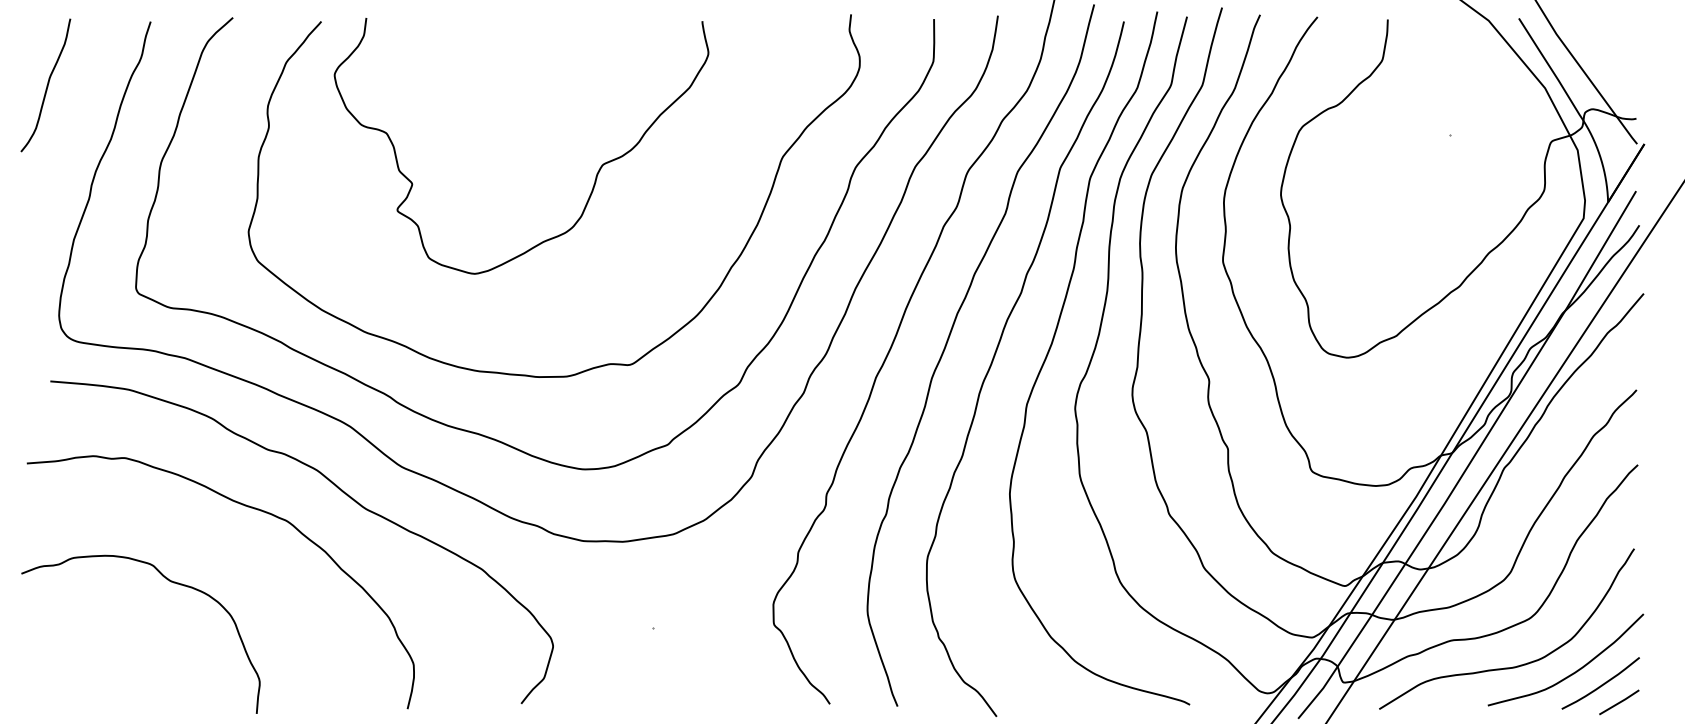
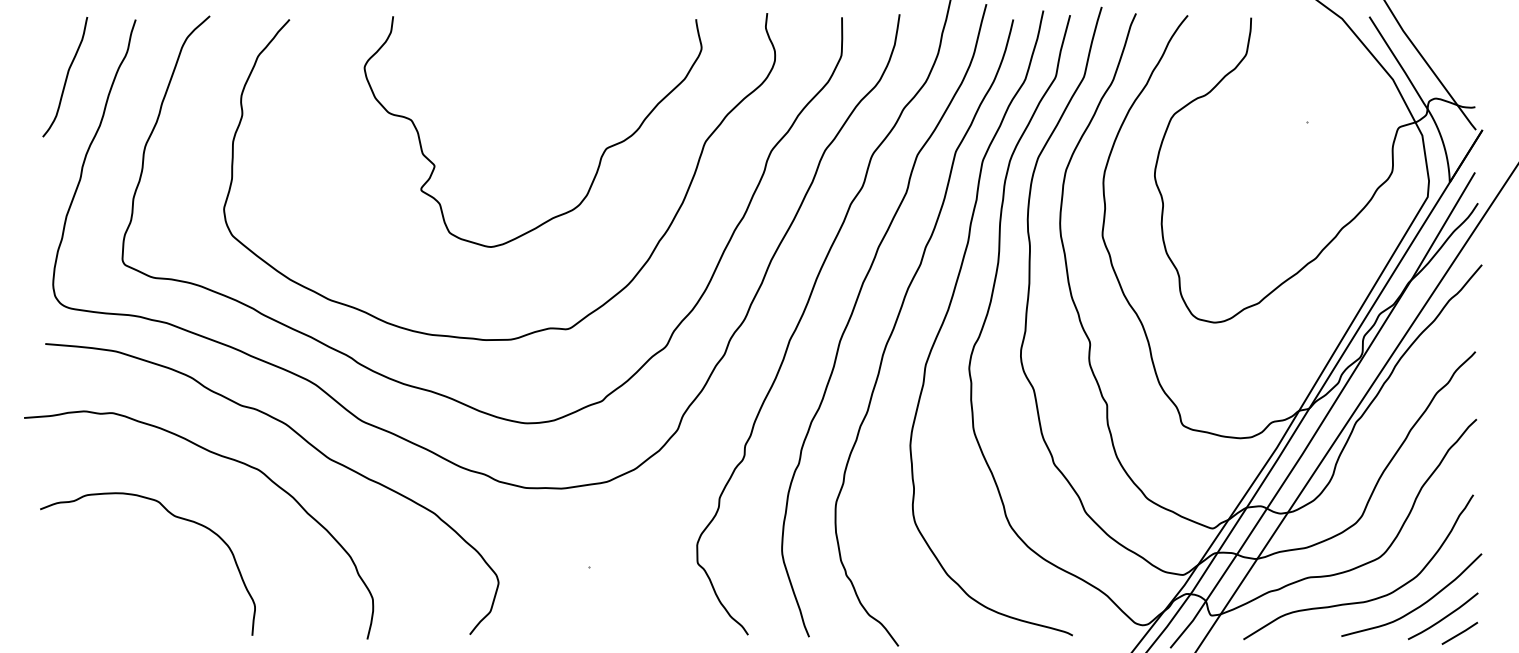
curve: (46, 85) -> (65, 77), moved
curve: (596, 173) -> (600, 156), moved
curve: (169, 581) -> (173, 516), moved

